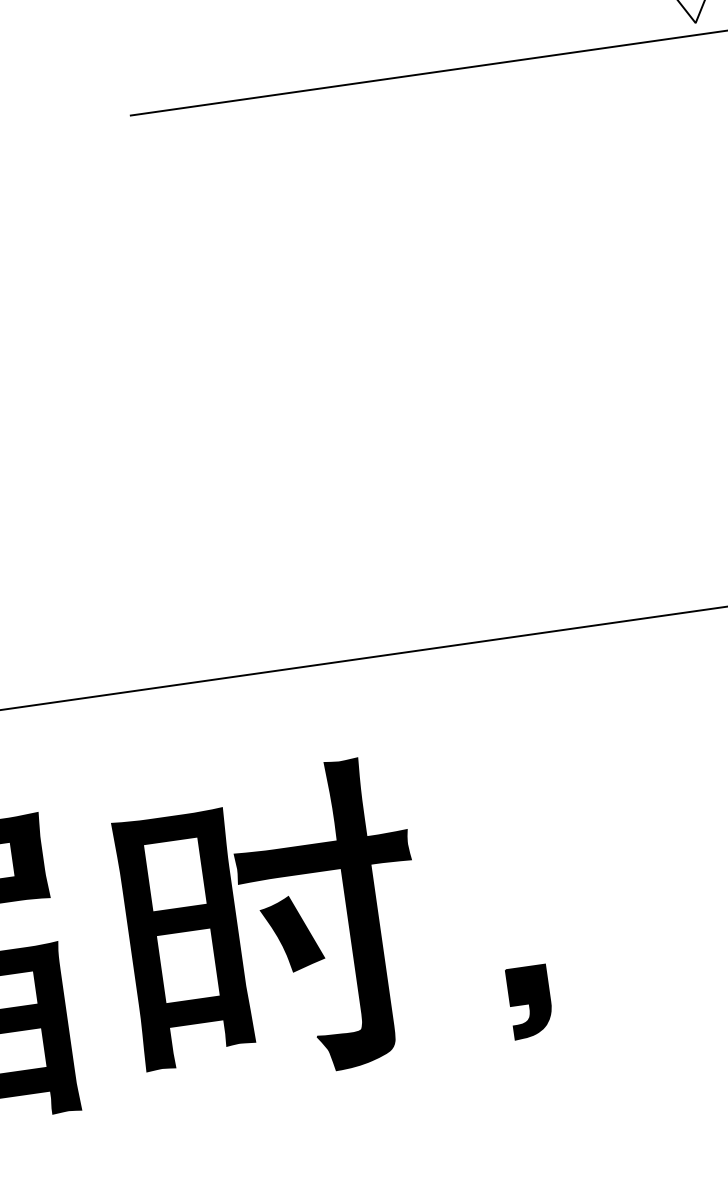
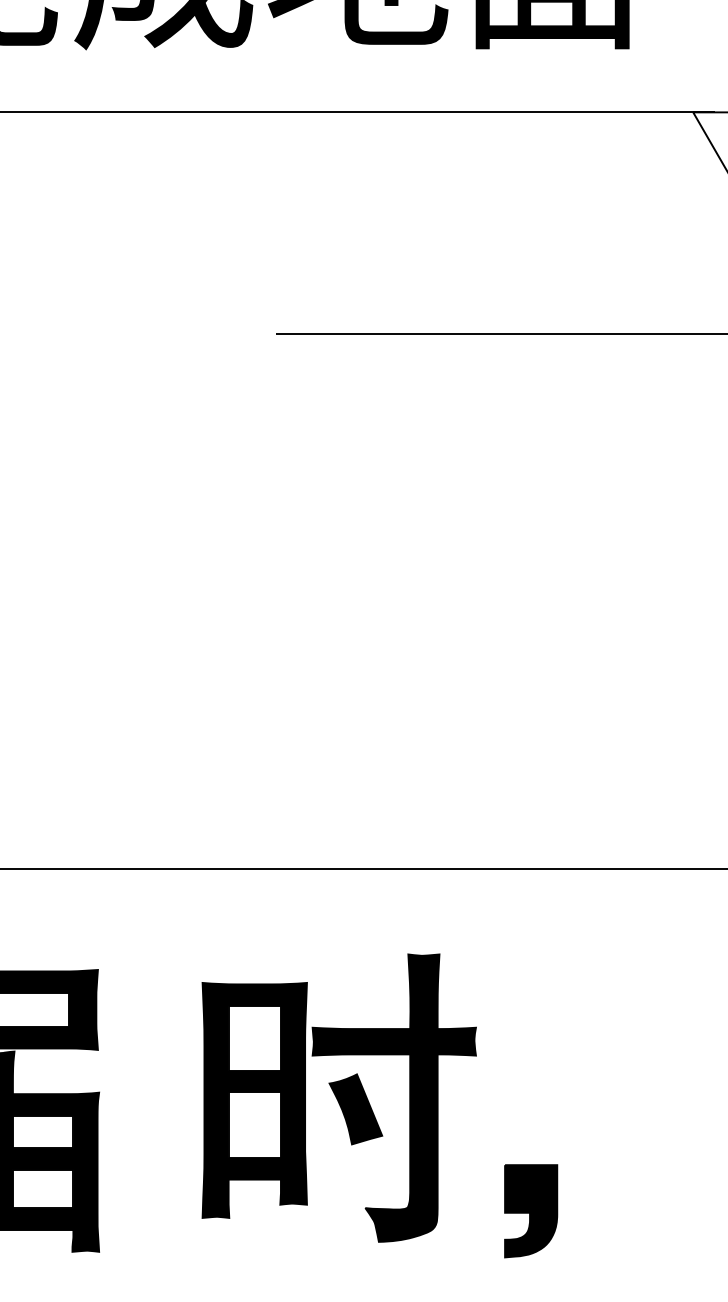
part: (272, 924) -> (338, 1097), moved
part: (529, 1001) -> (530, 1210), size x1.4

